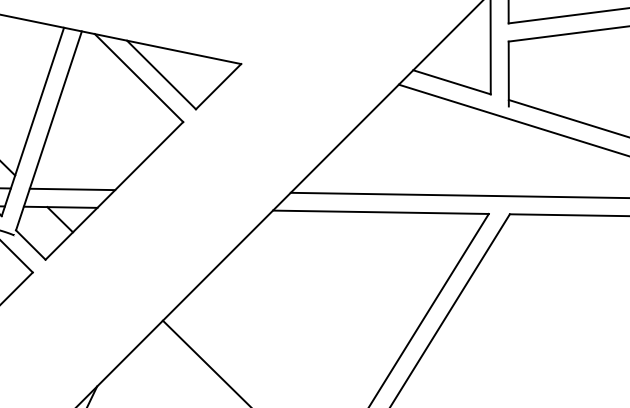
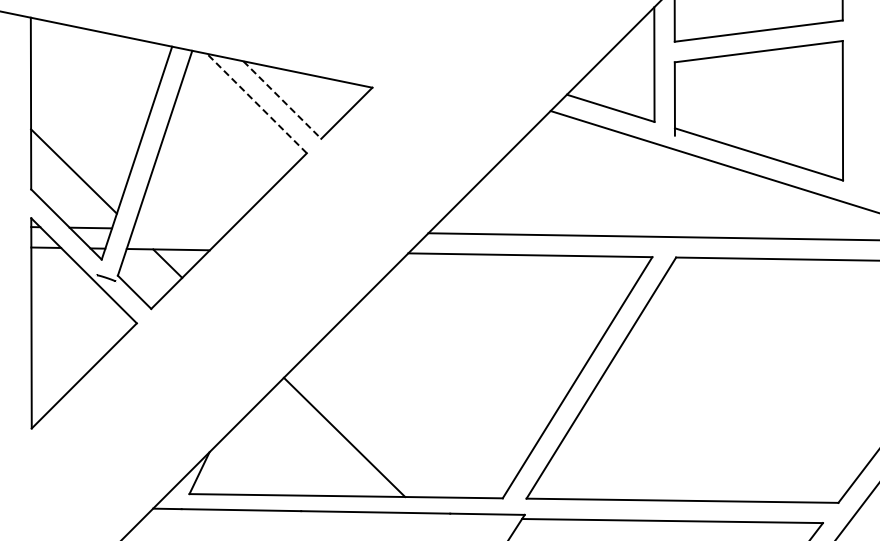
line: (161, 75) -> (282, 100), solid -> dashed
line: (138, 78) -> (256, 103), solid -> dashed
line: (72, 189) -> (181, 229), removed

